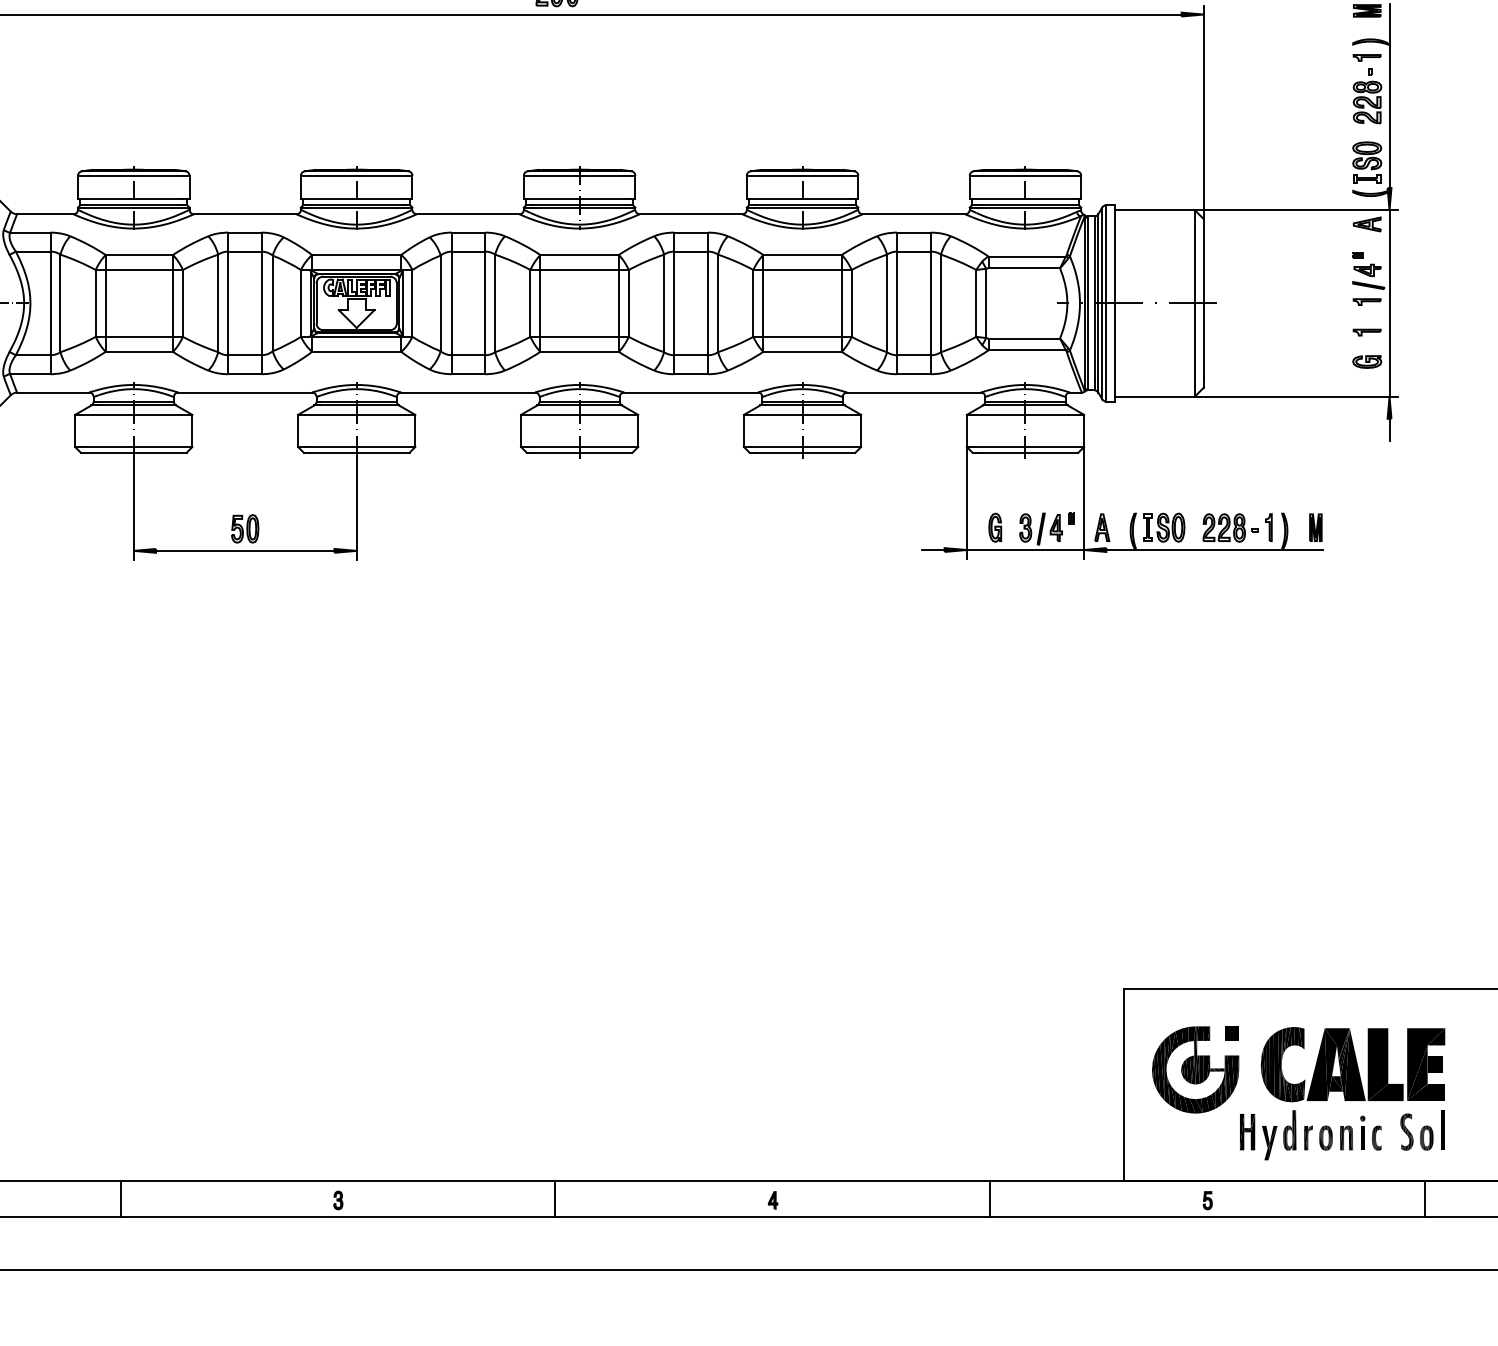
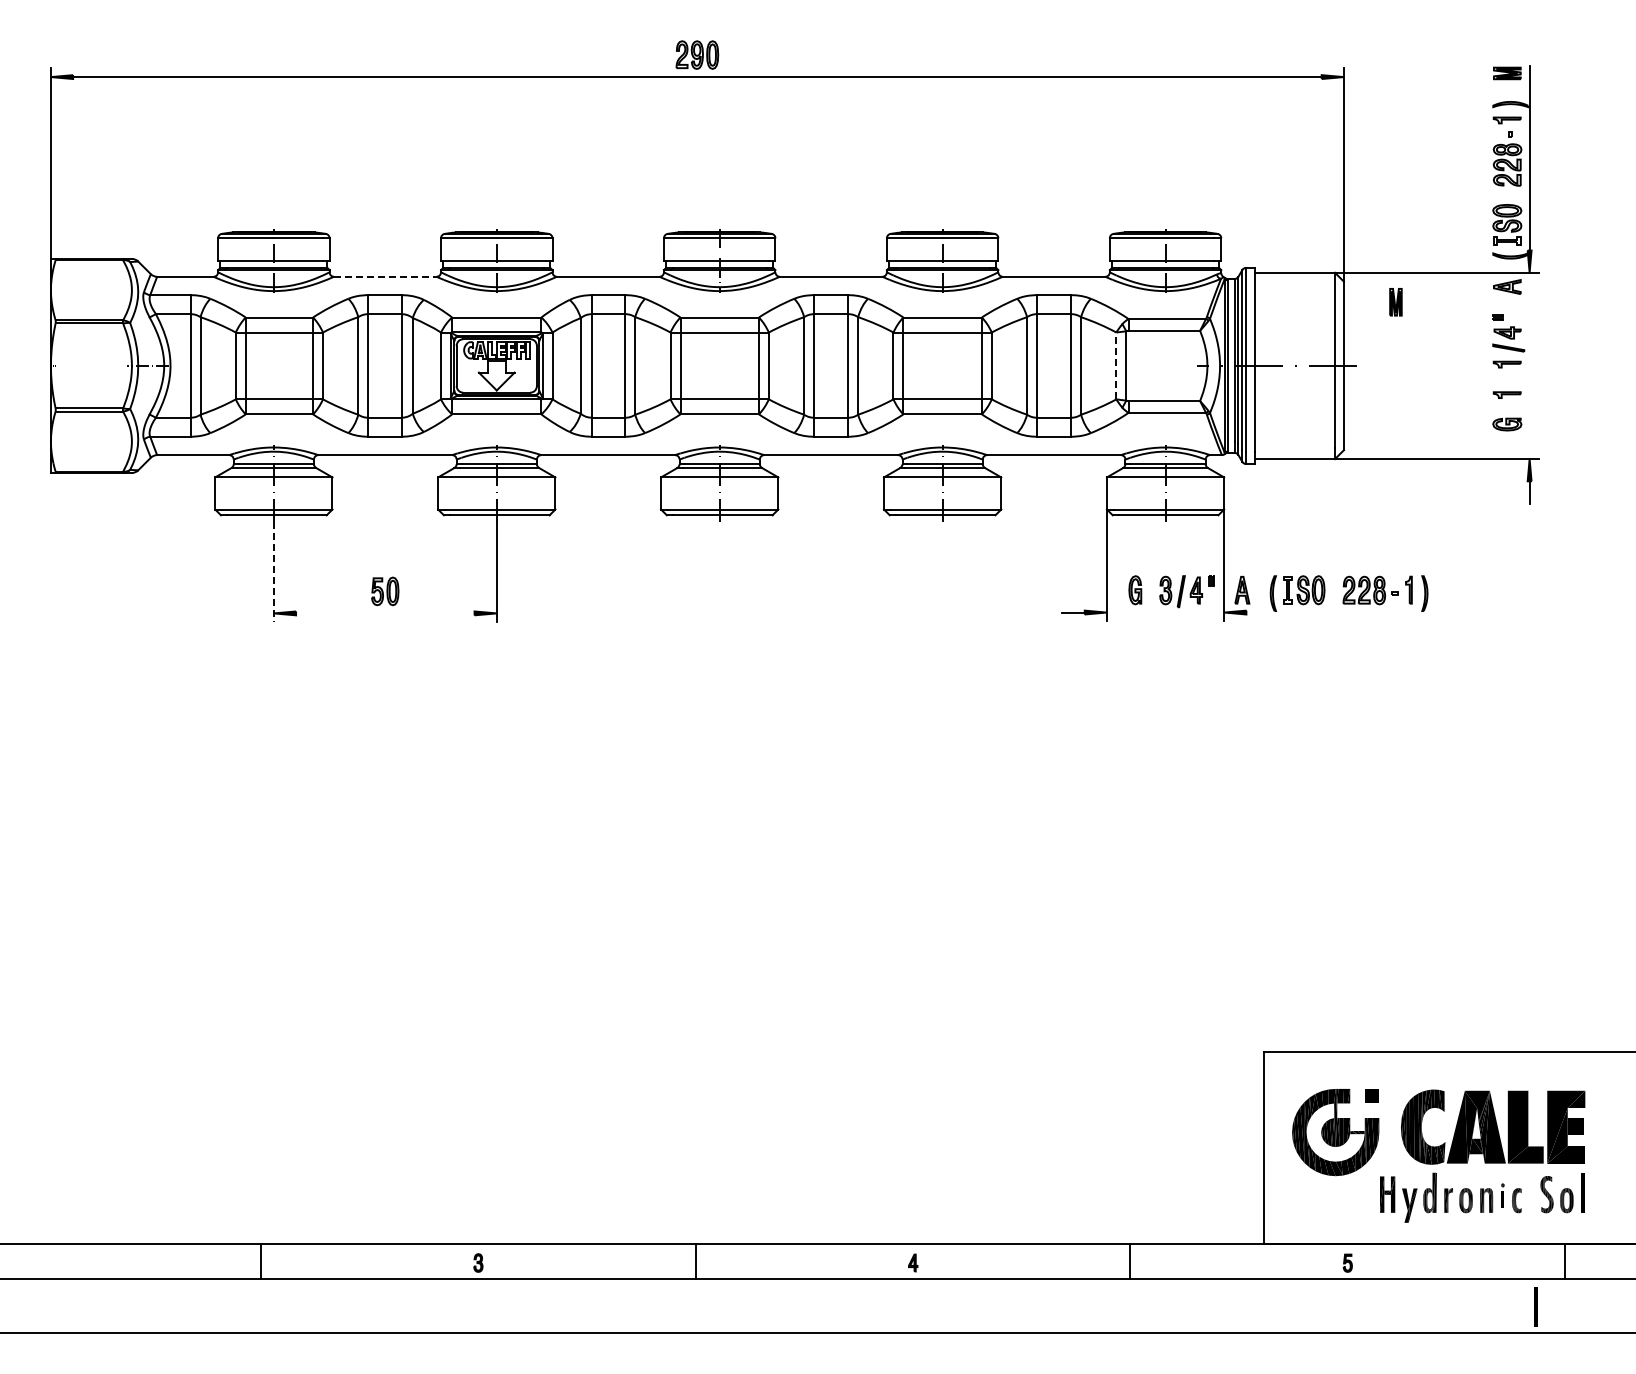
line: (245, 213) -> (385, 276), solid -> dashed
line: (976, 302) -> (1116, 365), solid -> dashed
line: (1389, 302) -> (1529, 365), removed
line: (133, 509) -> (273, 572), solid -> dashed
part: (1315, 527) -> (1395, 302), moved
line: (1025, 549) -> (1165, 612), removed
line: (1214, 549) -> (1354, 612), removed
line: (245, 550) -> (385, 613), removed
part: (1362, 1132) -> (1502, 1195), size x0.7
line: (1395, 1243) -> (1535, 1306), added

